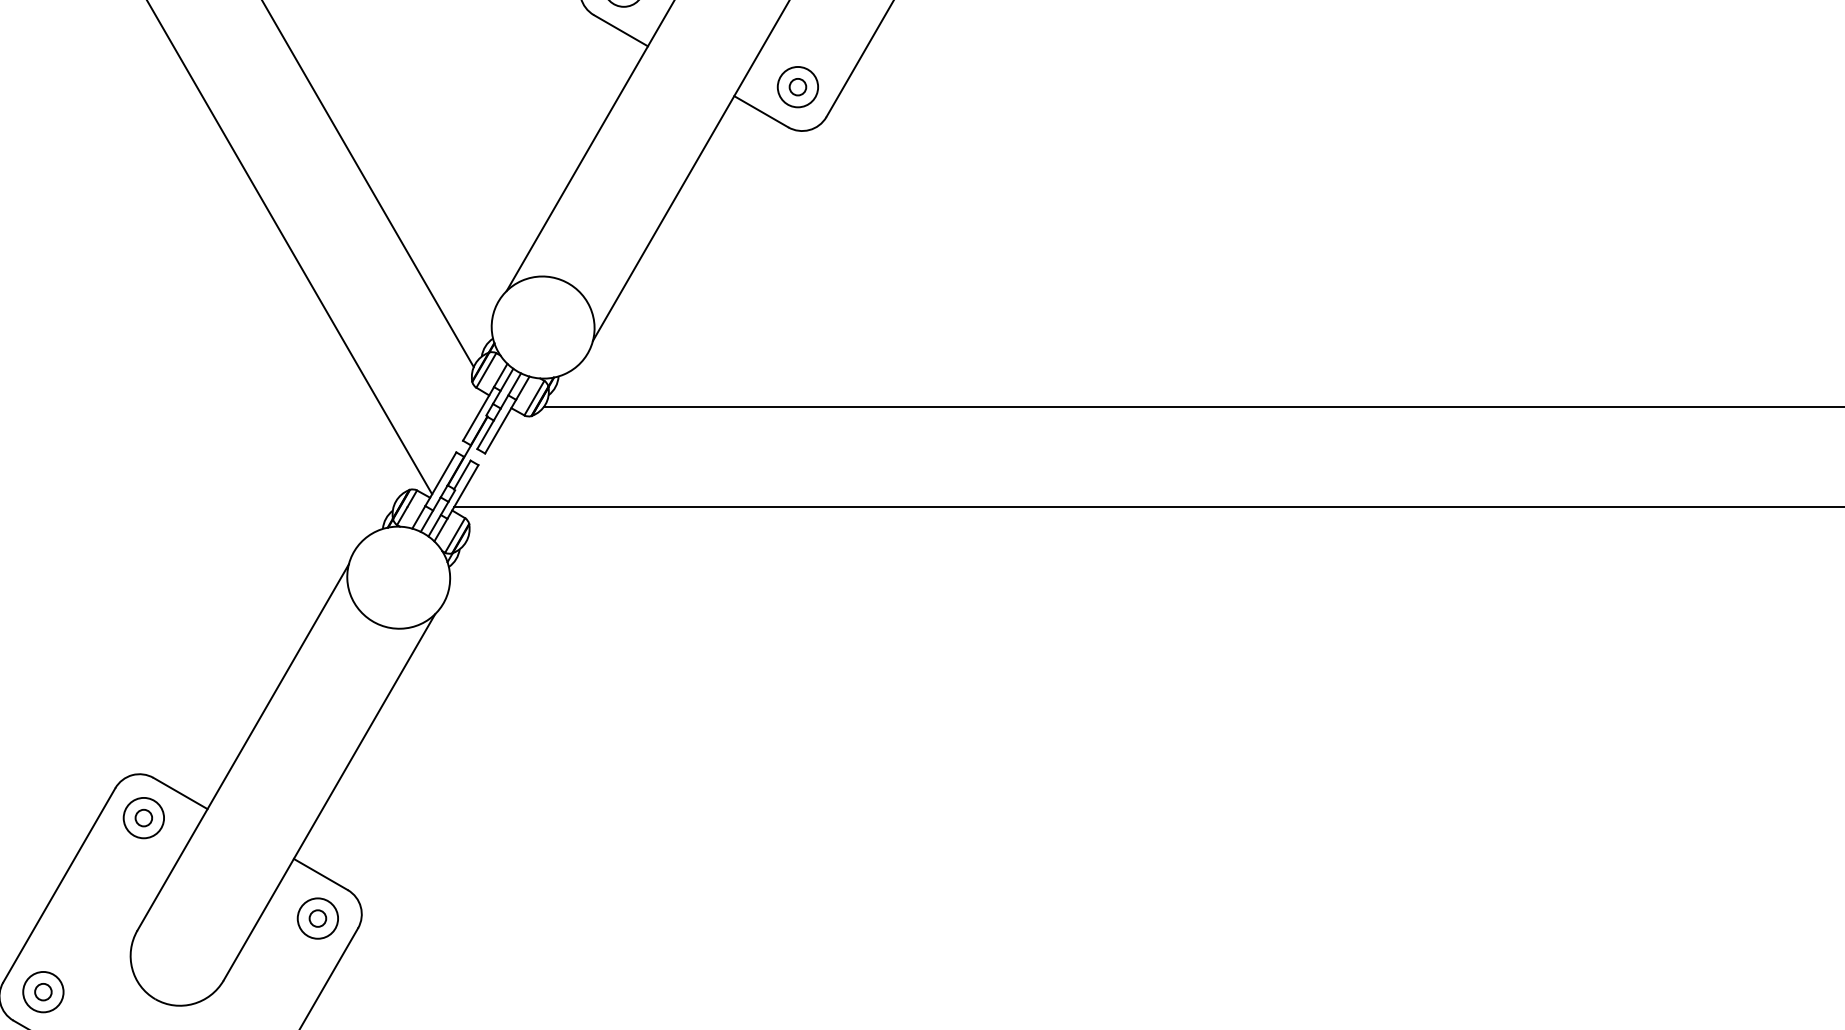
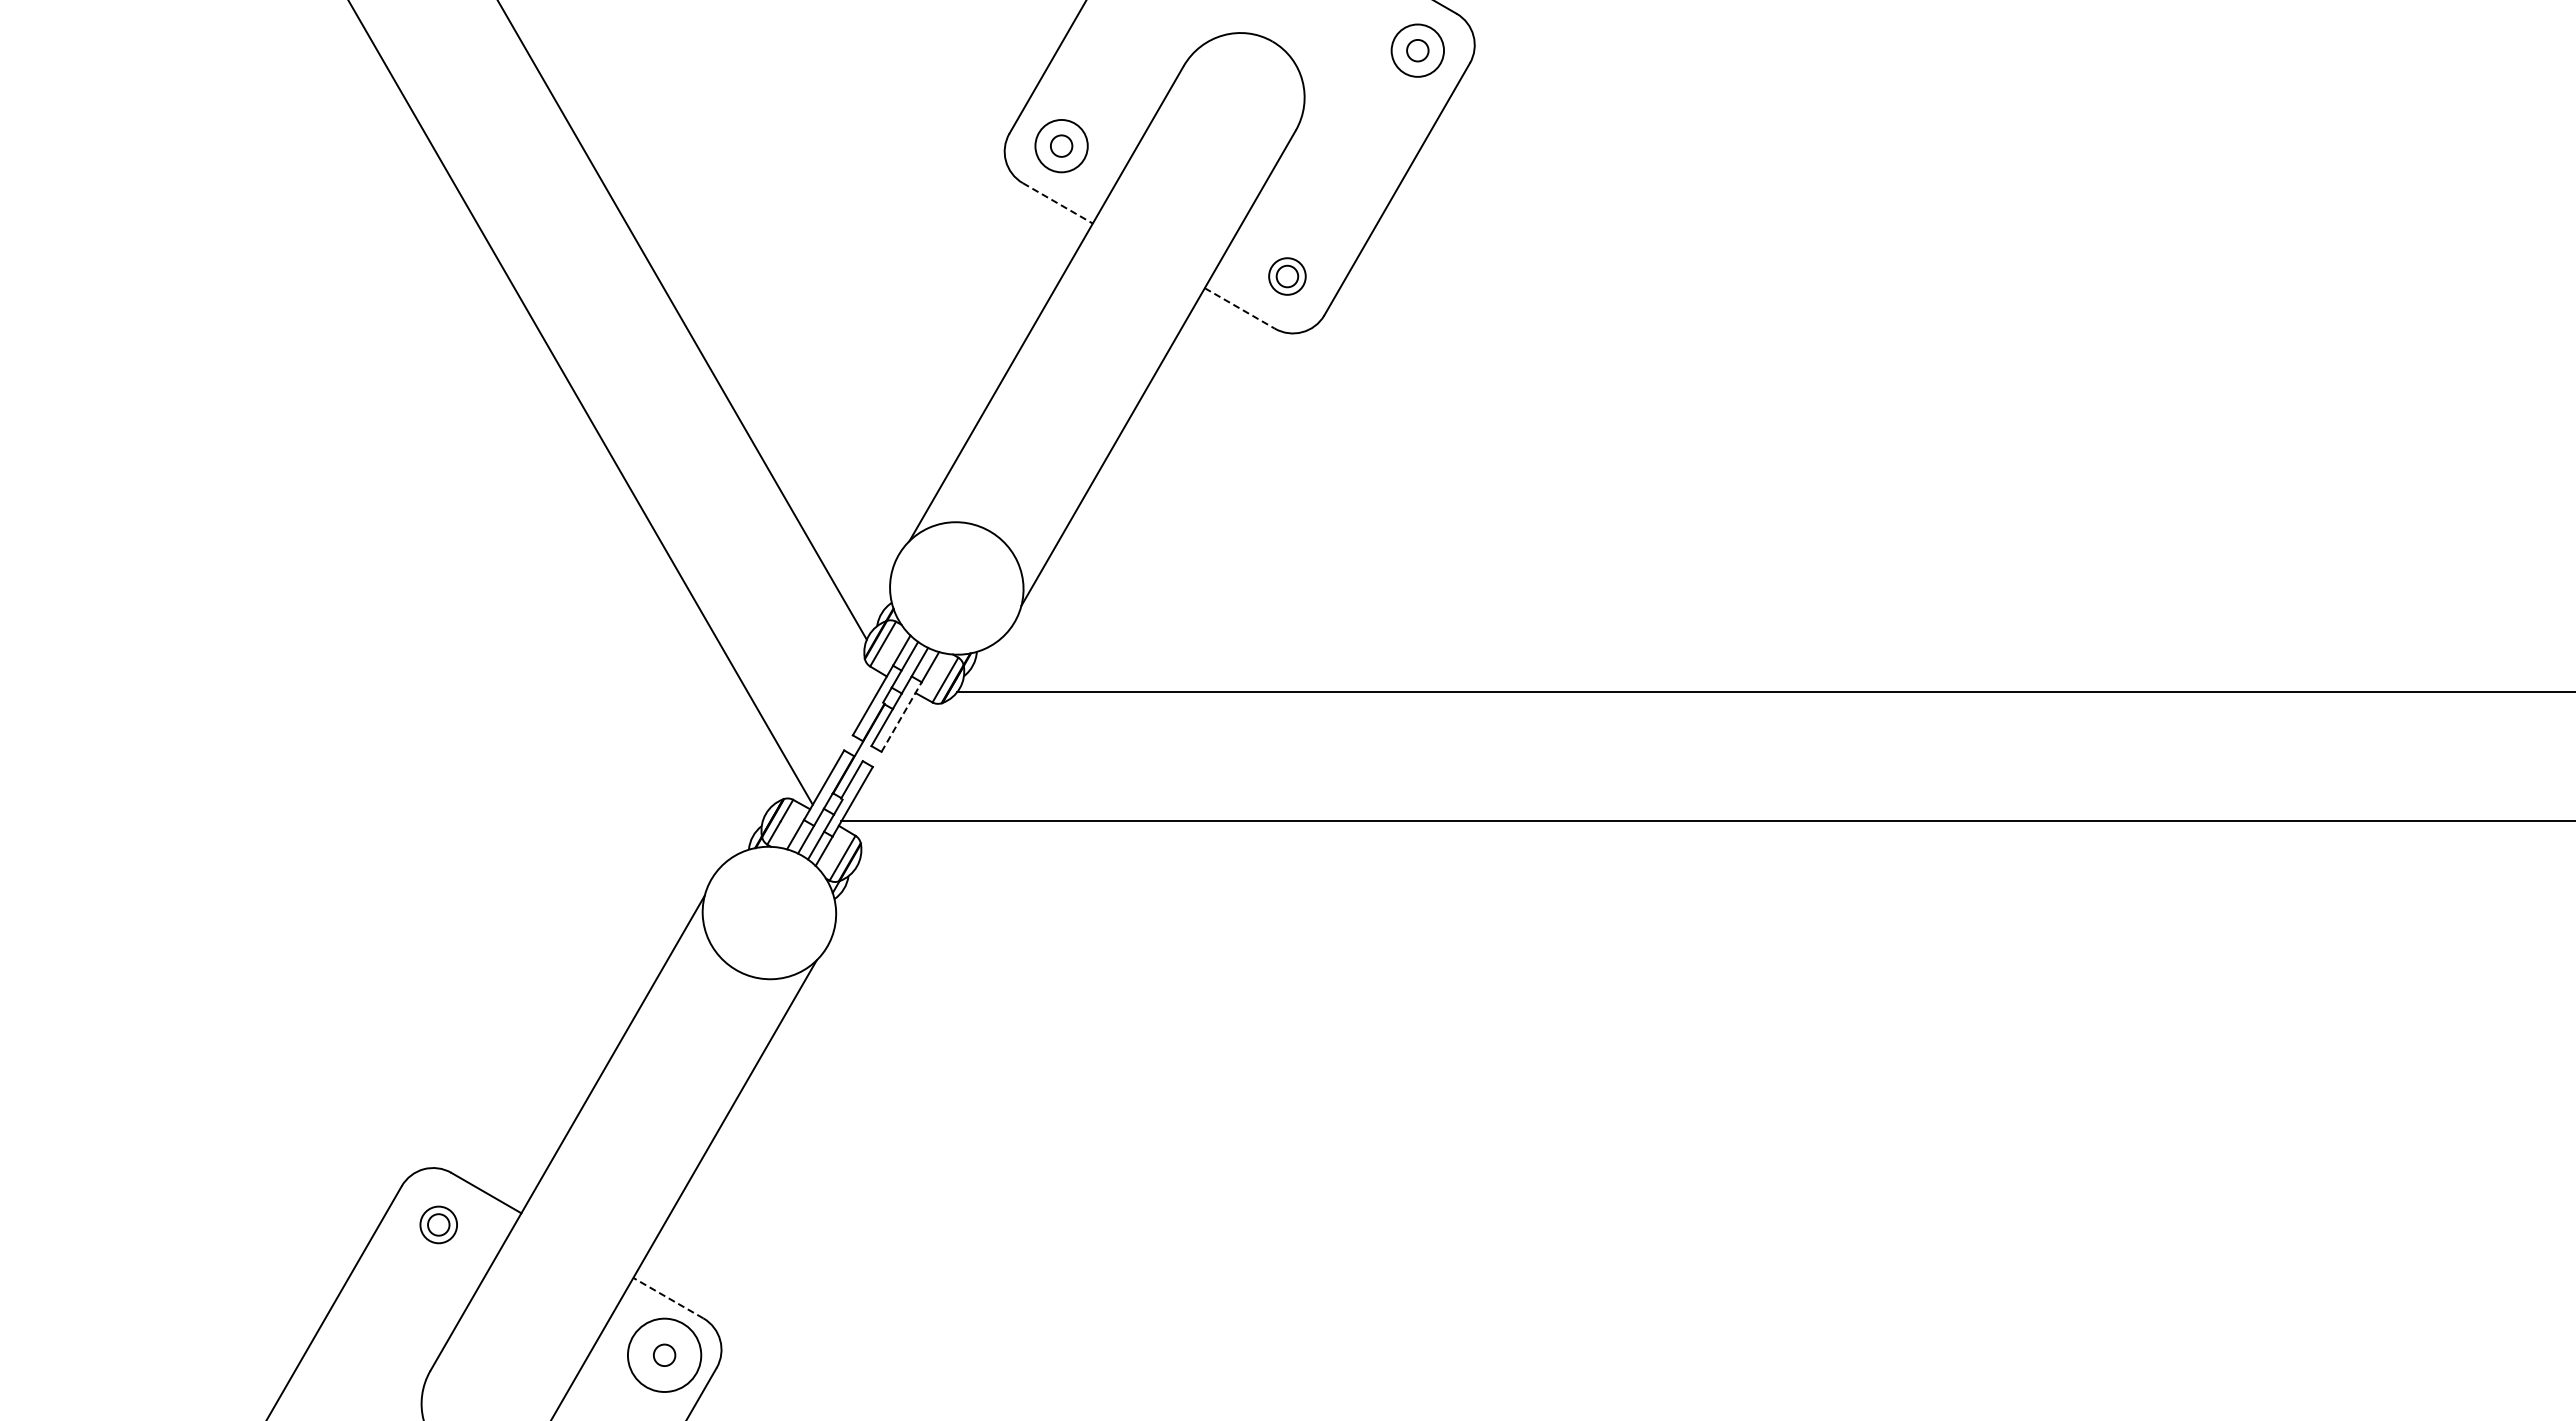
line: (621, 30) -> (1058, 203), solid -> dashed
circle: (798, 87) -> (1287, 276), size x0.7
line: (761, 111) -> (1240, 308), solid -> dashed
line: (500, 426) -> (901, 716), solid -> dashed
circle: (143, 817) -> (438, 1224), size x0.7
line: (320, 874) -> (667, 1297), solid -> dashed
circle: (317, 918) -> (664, 1355), size x1.4

